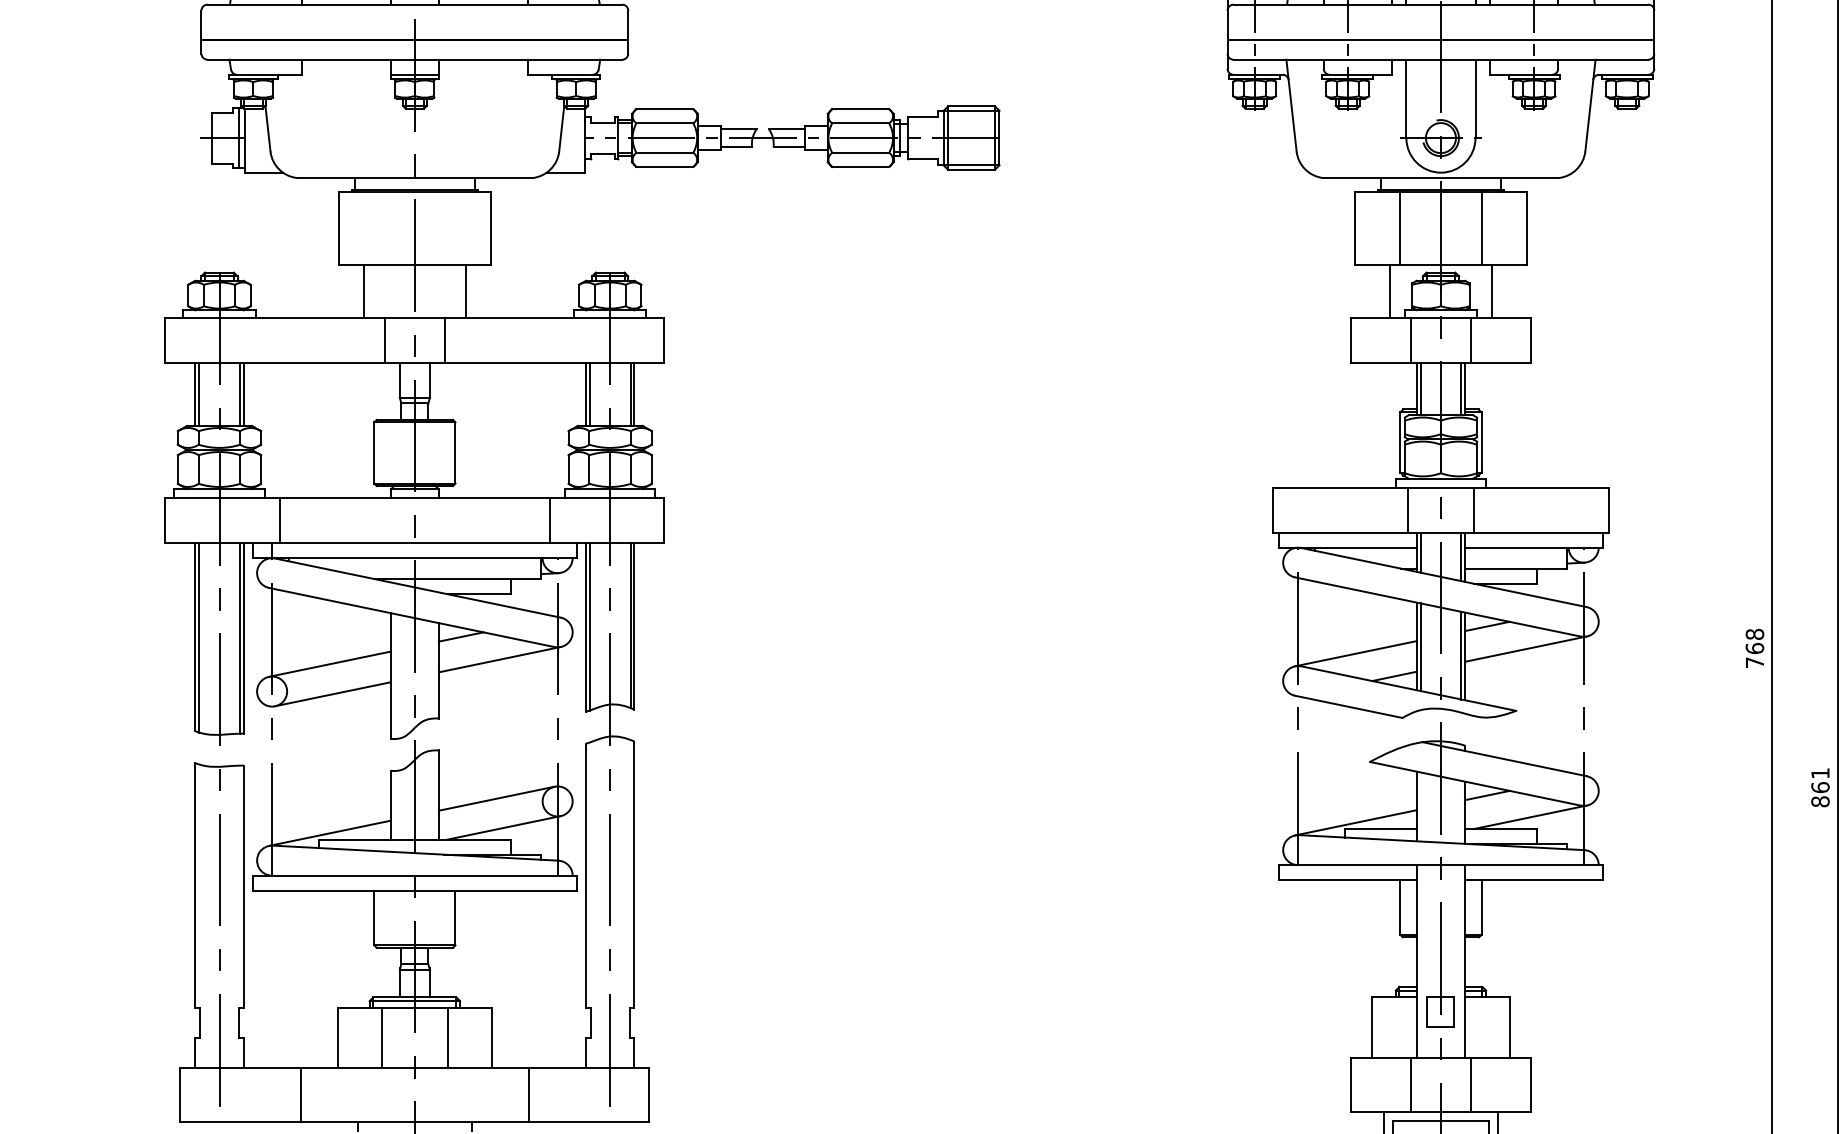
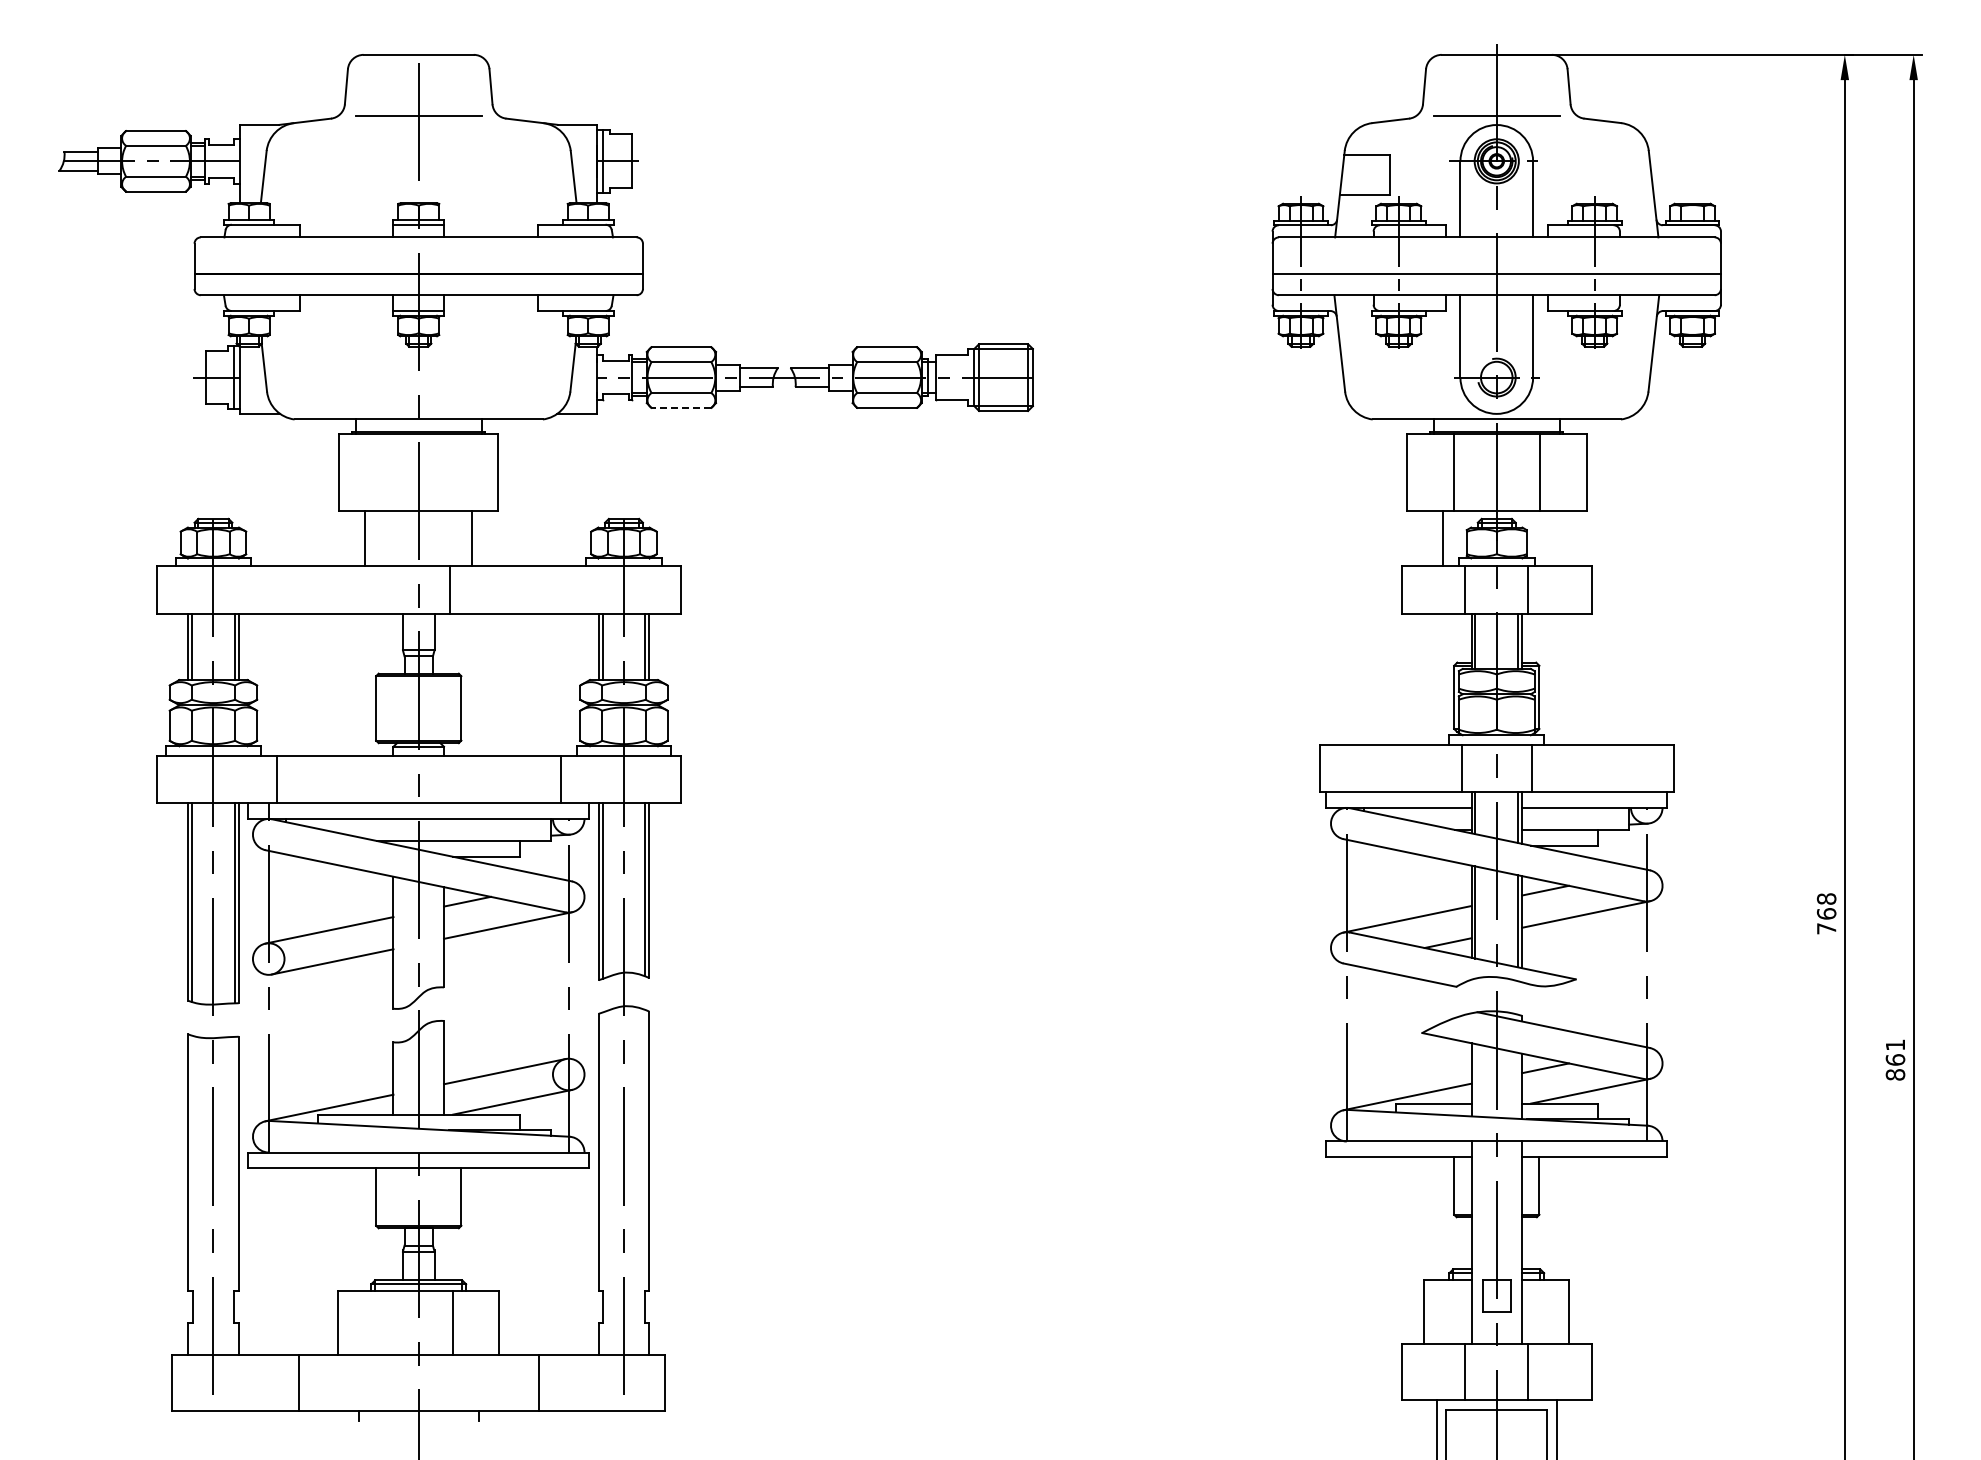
line: (664, 166) -> (681, 407), solid -> dashed
line: (1492, 291) -> (1550, 538), removed
line: (385, 339) -> (387, 589), removed
line: (382, 1037) -> (384, 1322), removed

